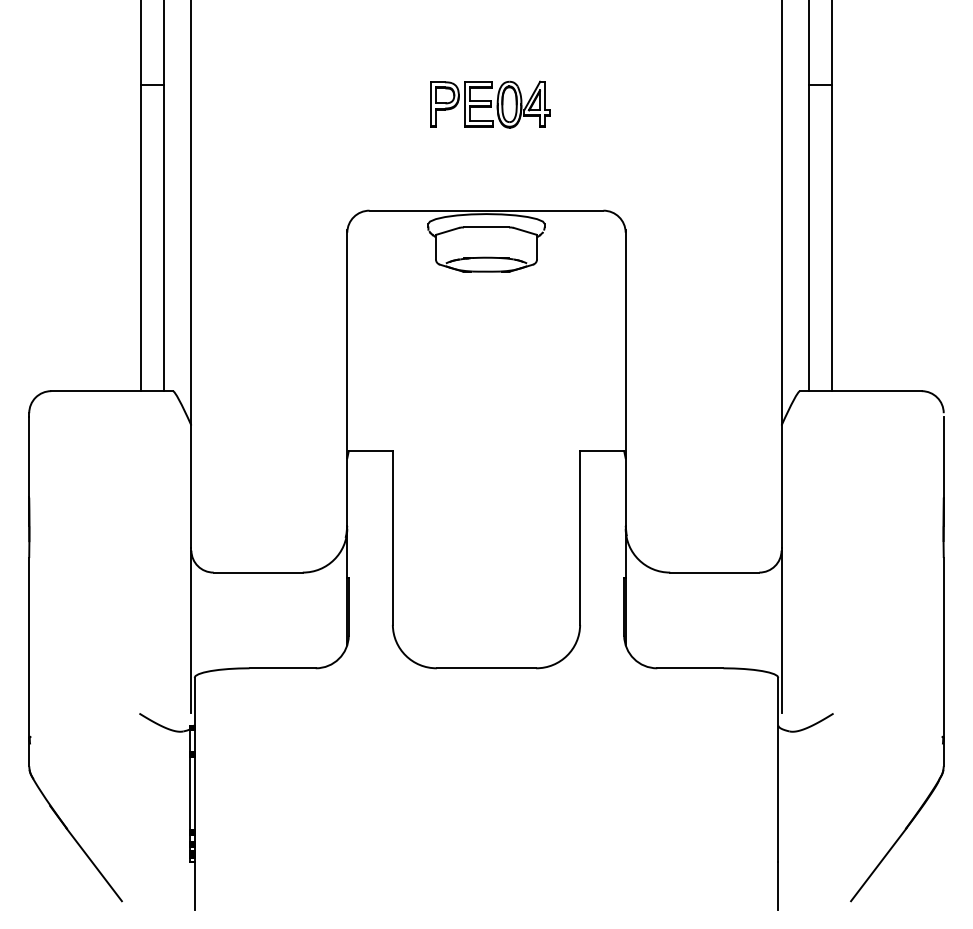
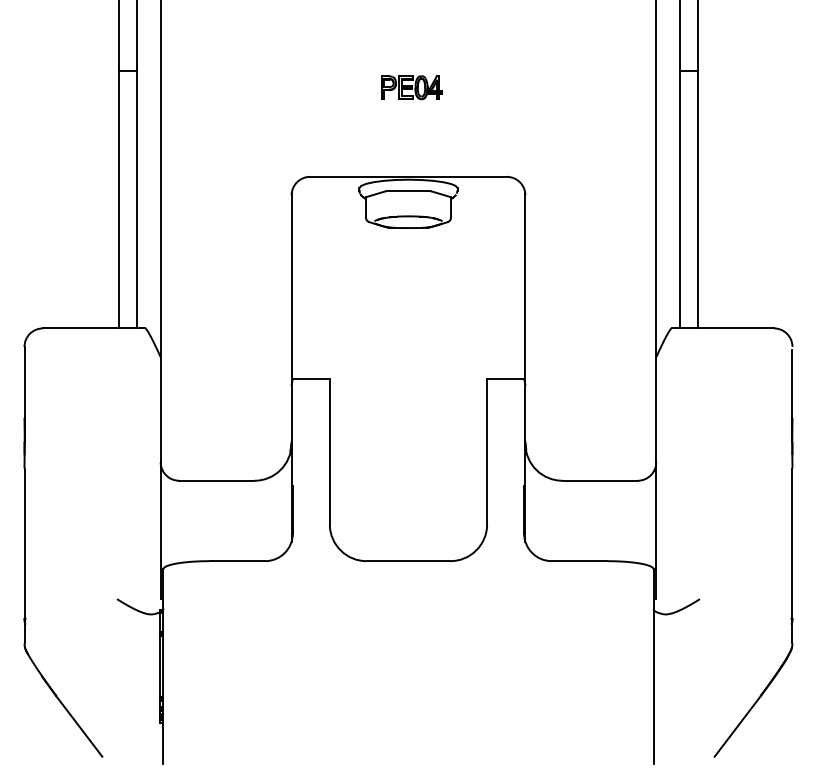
part: (490, 104) -> (411, 87), size x0.6

